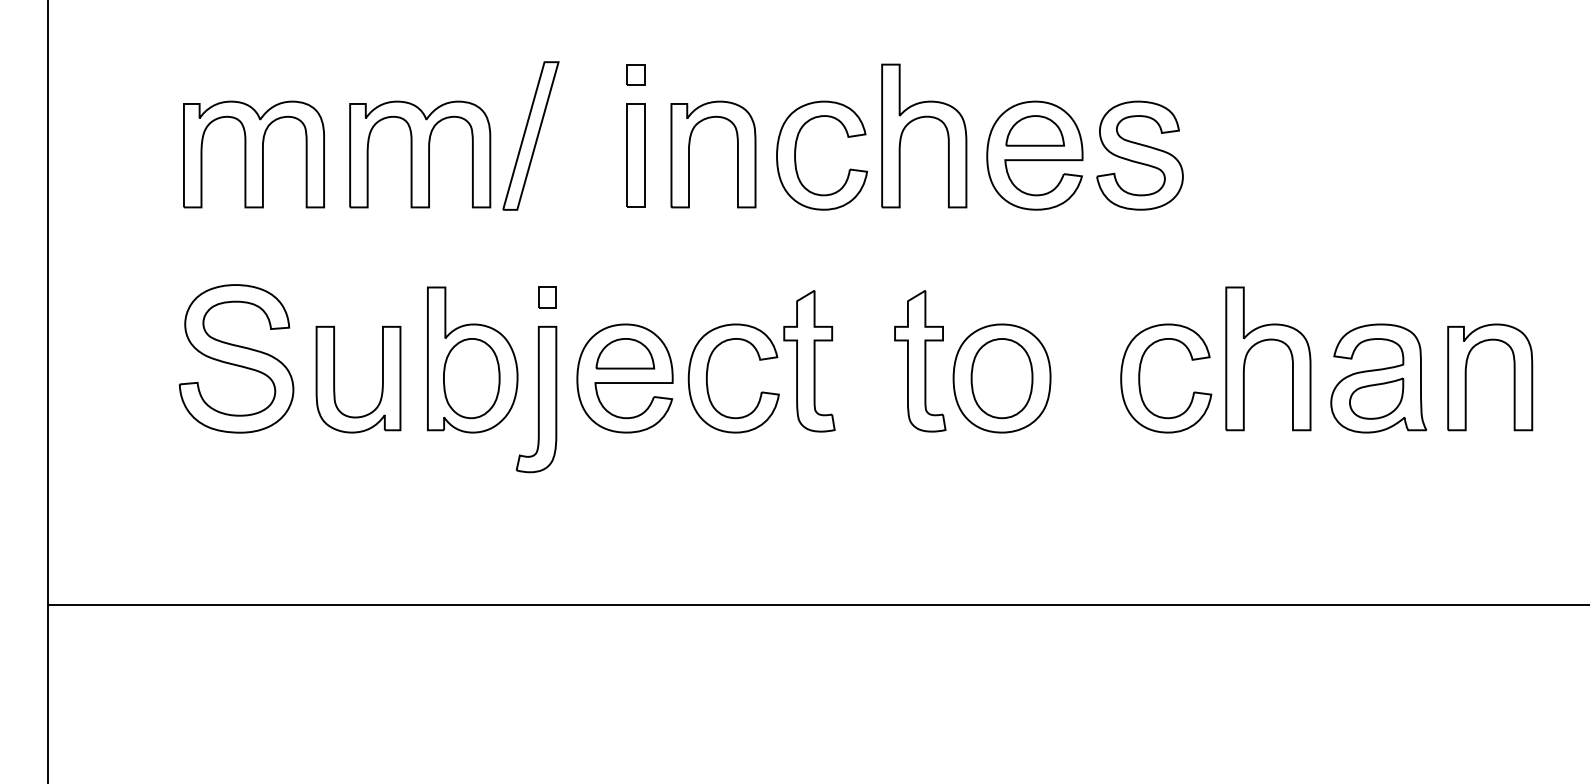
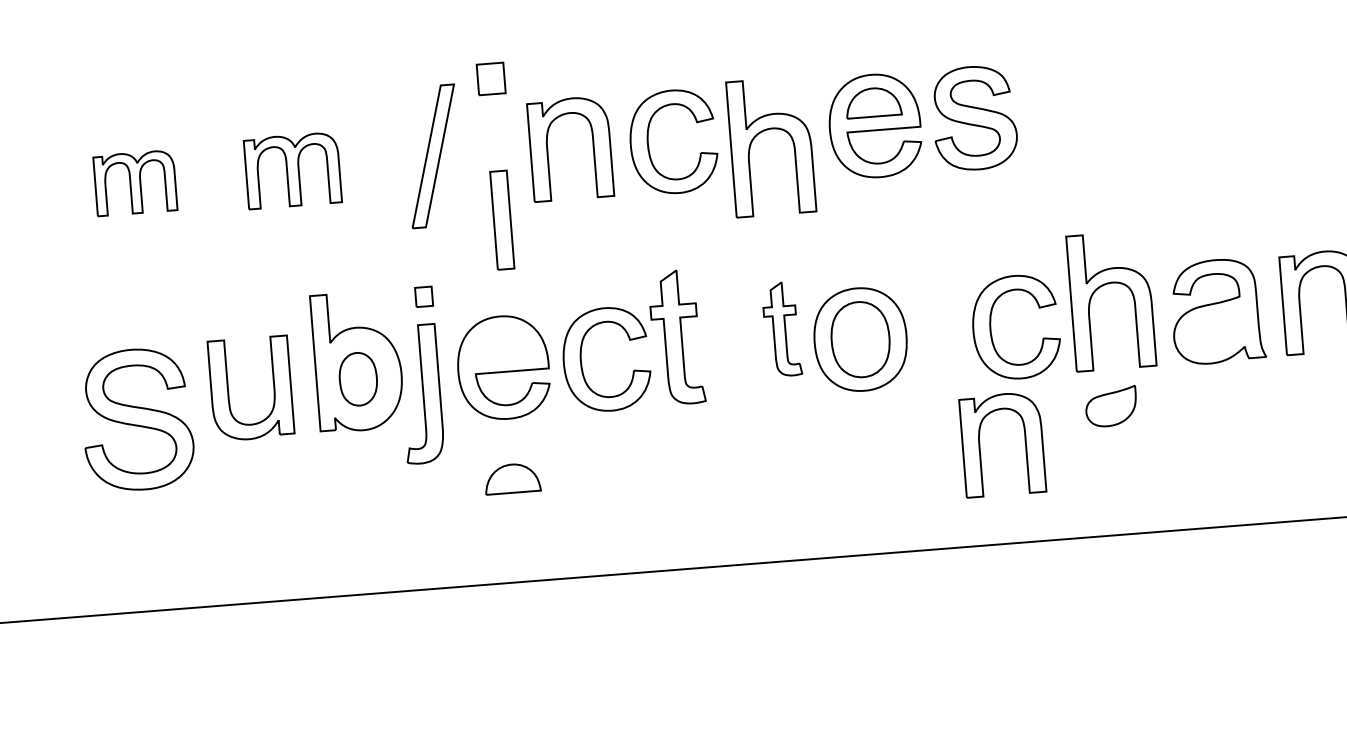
part: (635, 74) -> (490, 78), size x1.6
part: (921, 118) -> (767, 130), moved
part: (530, 135) -> (432, 155), moved
part: (253, 154) -> (134, 183), size x0.6
part: (420, 154) -> (293, 170), size x0.7
part: (635, 155) -> (501, 220), moved
part: (625, 353) -> (512, 478), moved
part: (236, 358) -> (137, 419), moved
part: (920, 361) -> (782, 329), size x0.7
part: (471, 378) -> (358, 379), size x0.7
part: (1376, 398) -> (1111, 406), moved
part: (1118, 500) -> (979, 446), added

